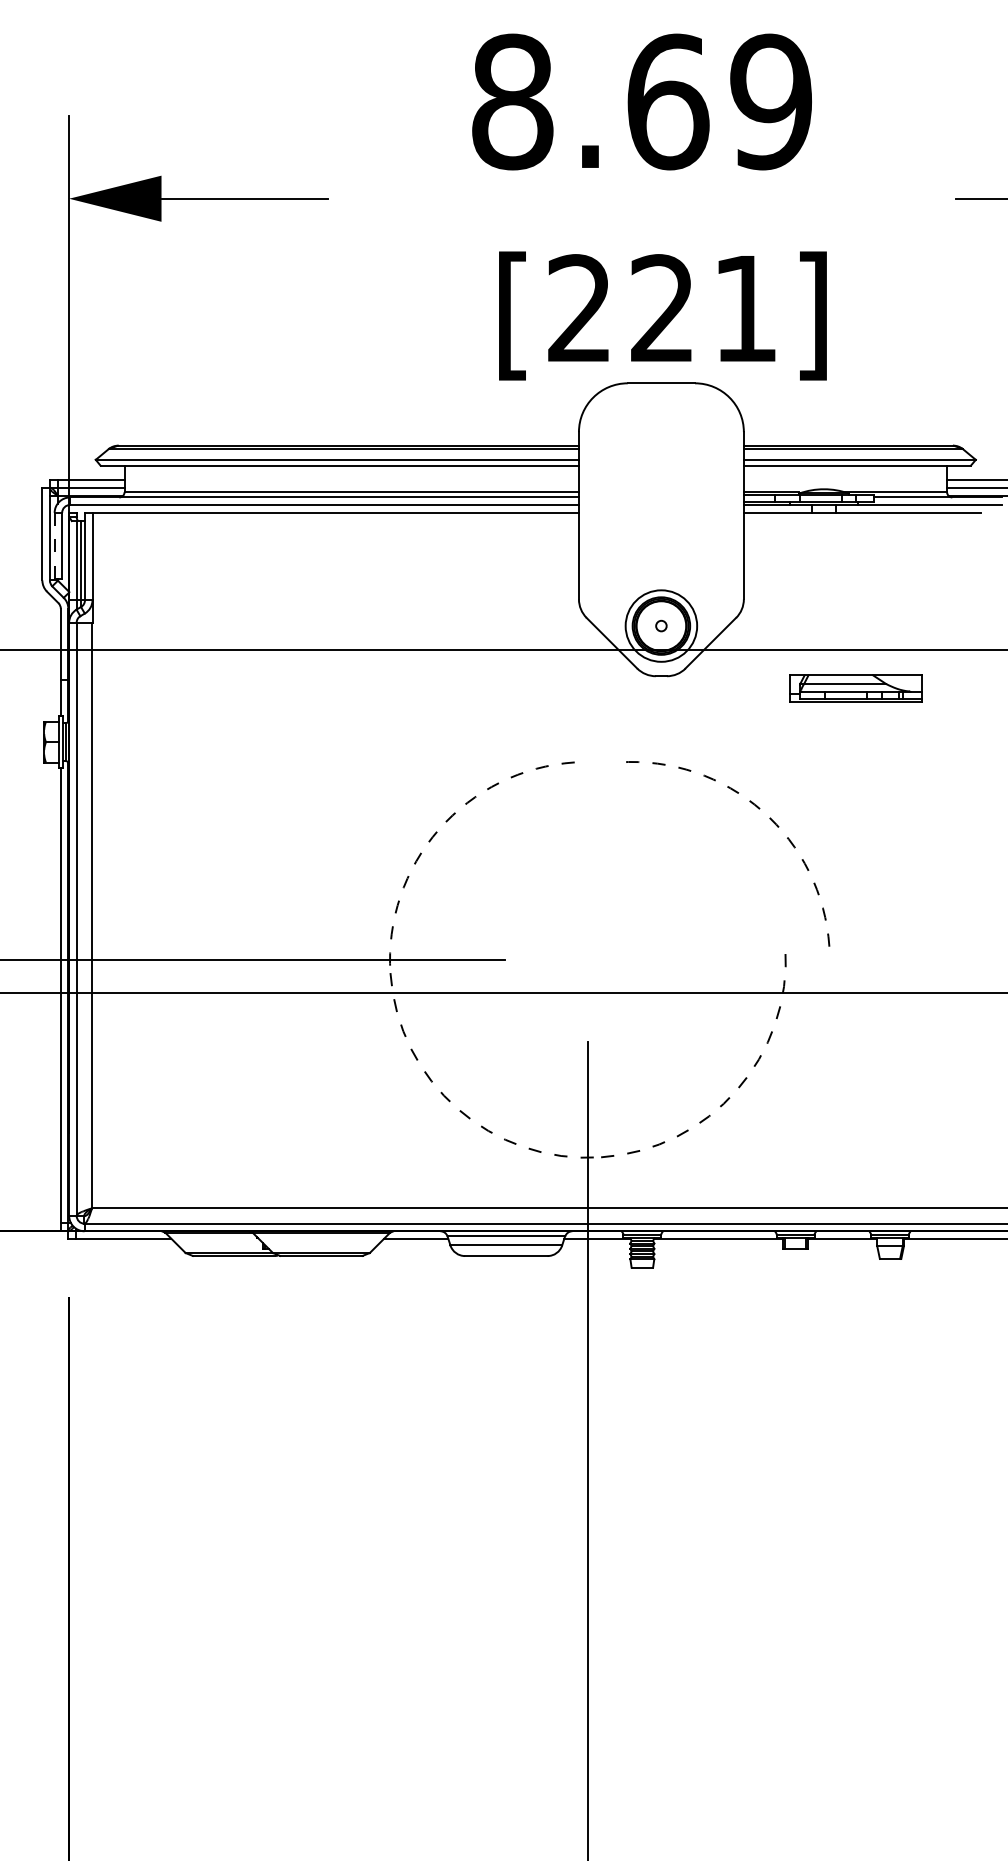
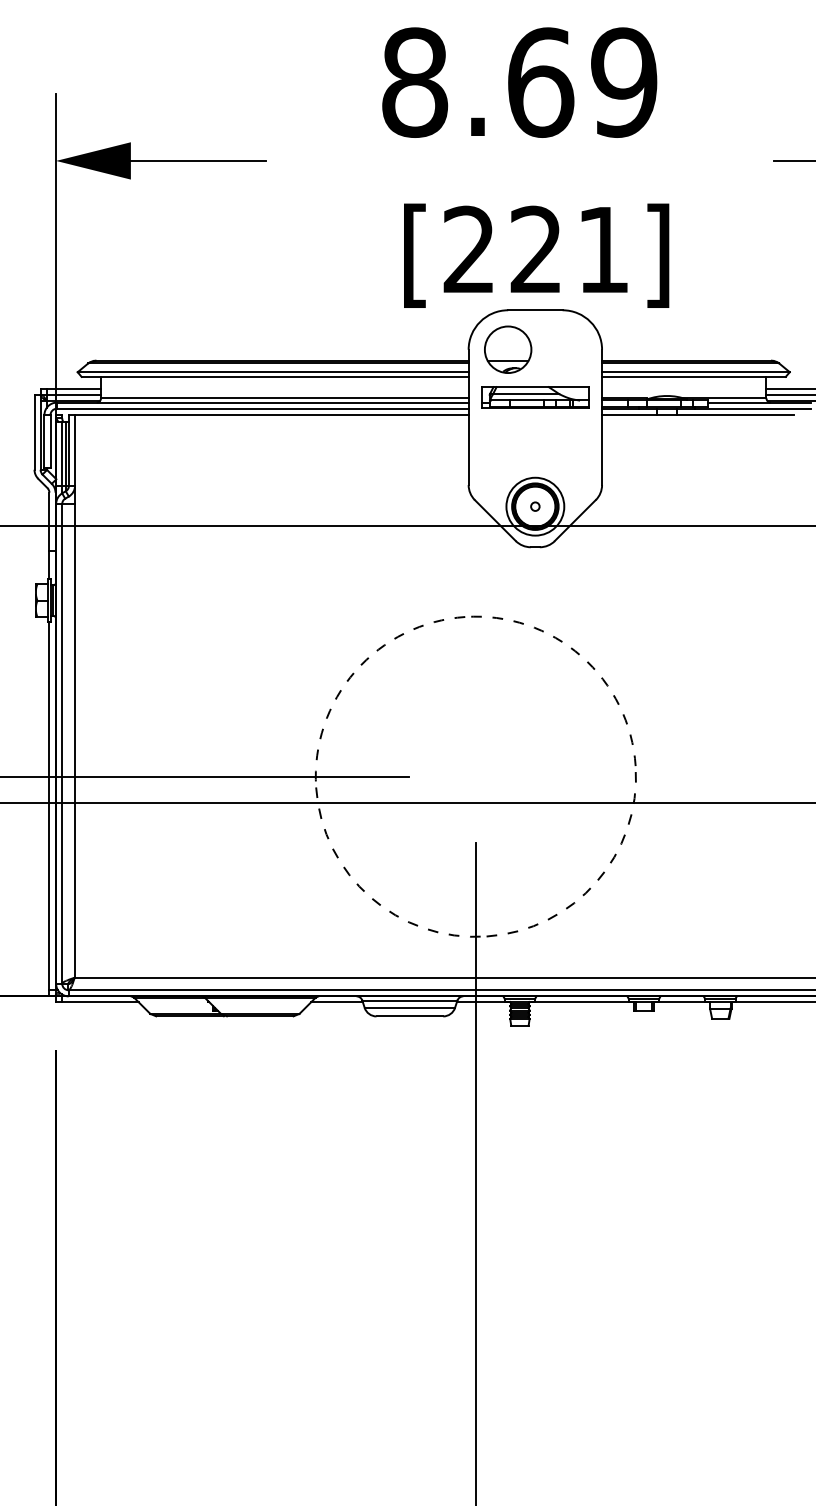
part: (627, 431) -> (507, 349), added
line: (54, 545) -> (44, 441), dashed -> solid
part: (855, 688) -> (534, 397), moved
arc: (758, 809) -> (578, 655), moved

